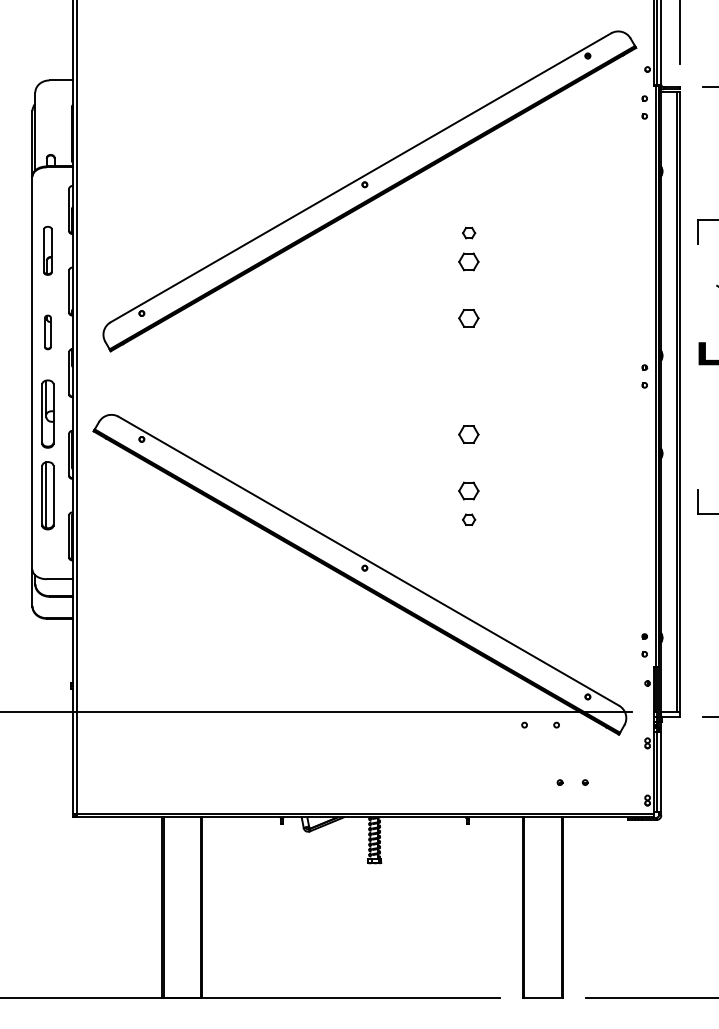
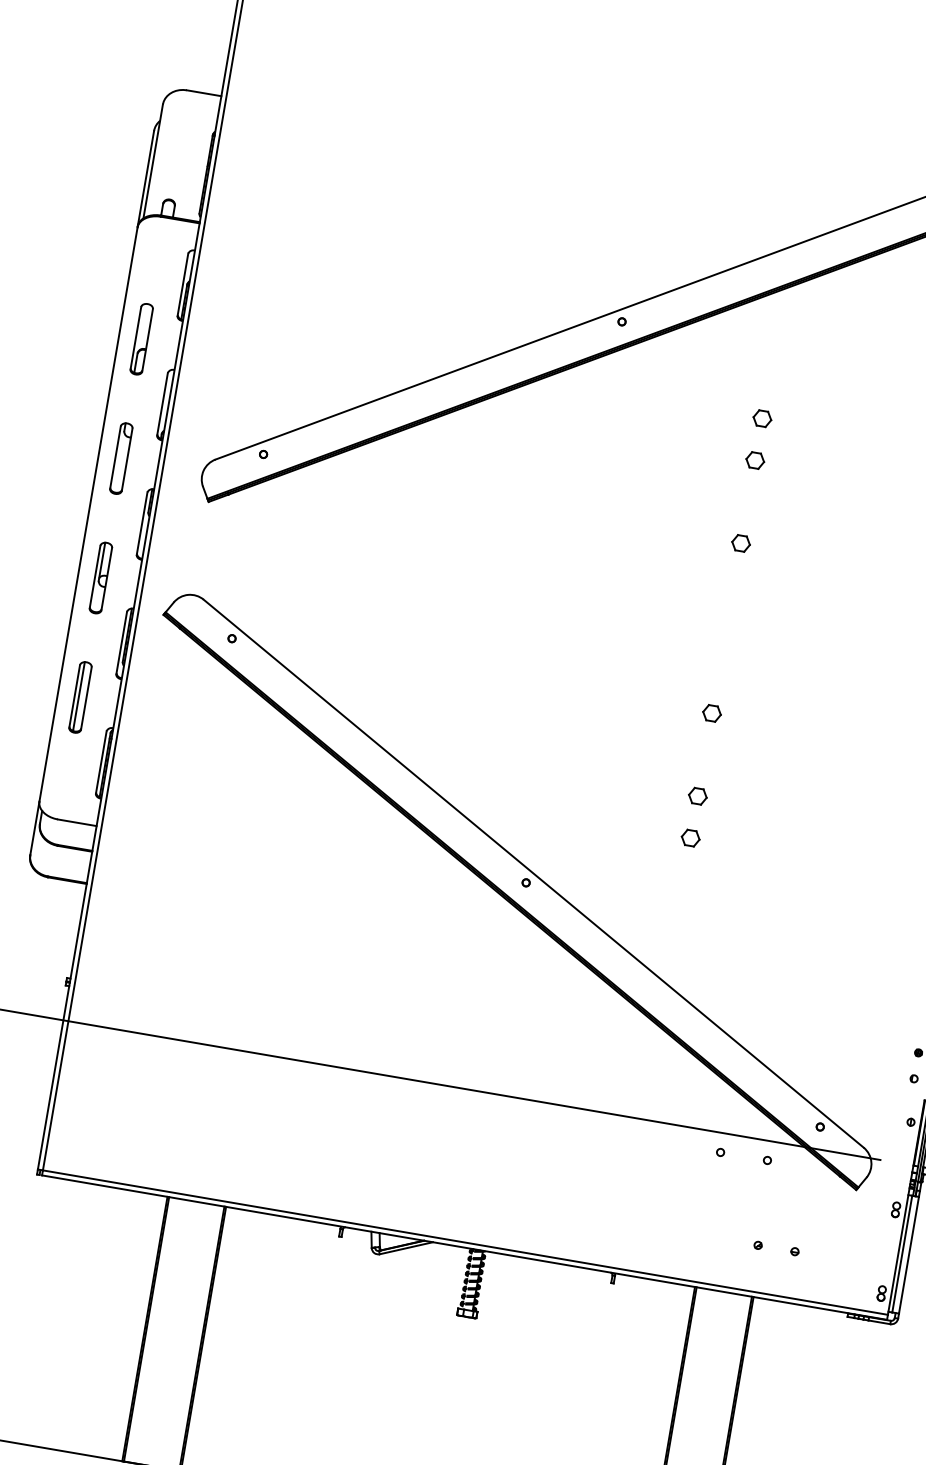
part: (469, 261) -> (755, 460), size x0.62
part: (469, 318) -> (741, 543), size x0.62
part: (47, 332) -> (120, 458), size x1.43
part: (47, 413) -> (100, 577), size x0.71
part: (469, 434) -> (712, 713), size x0.62
part: (469, 491) -> (698, 796), size x0.62
part: (47, 495) -> (79, 697), size x0.71

